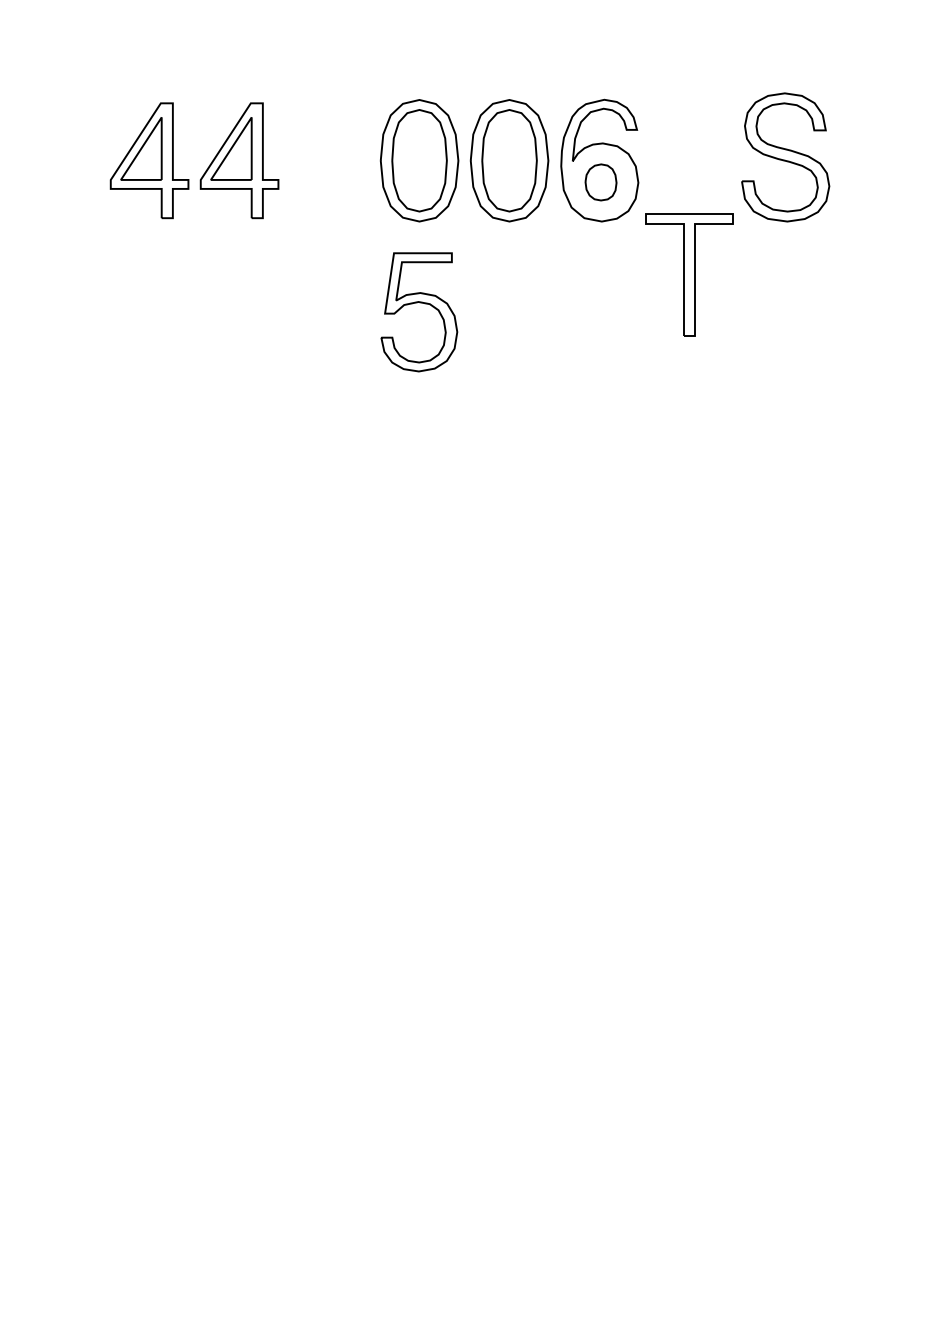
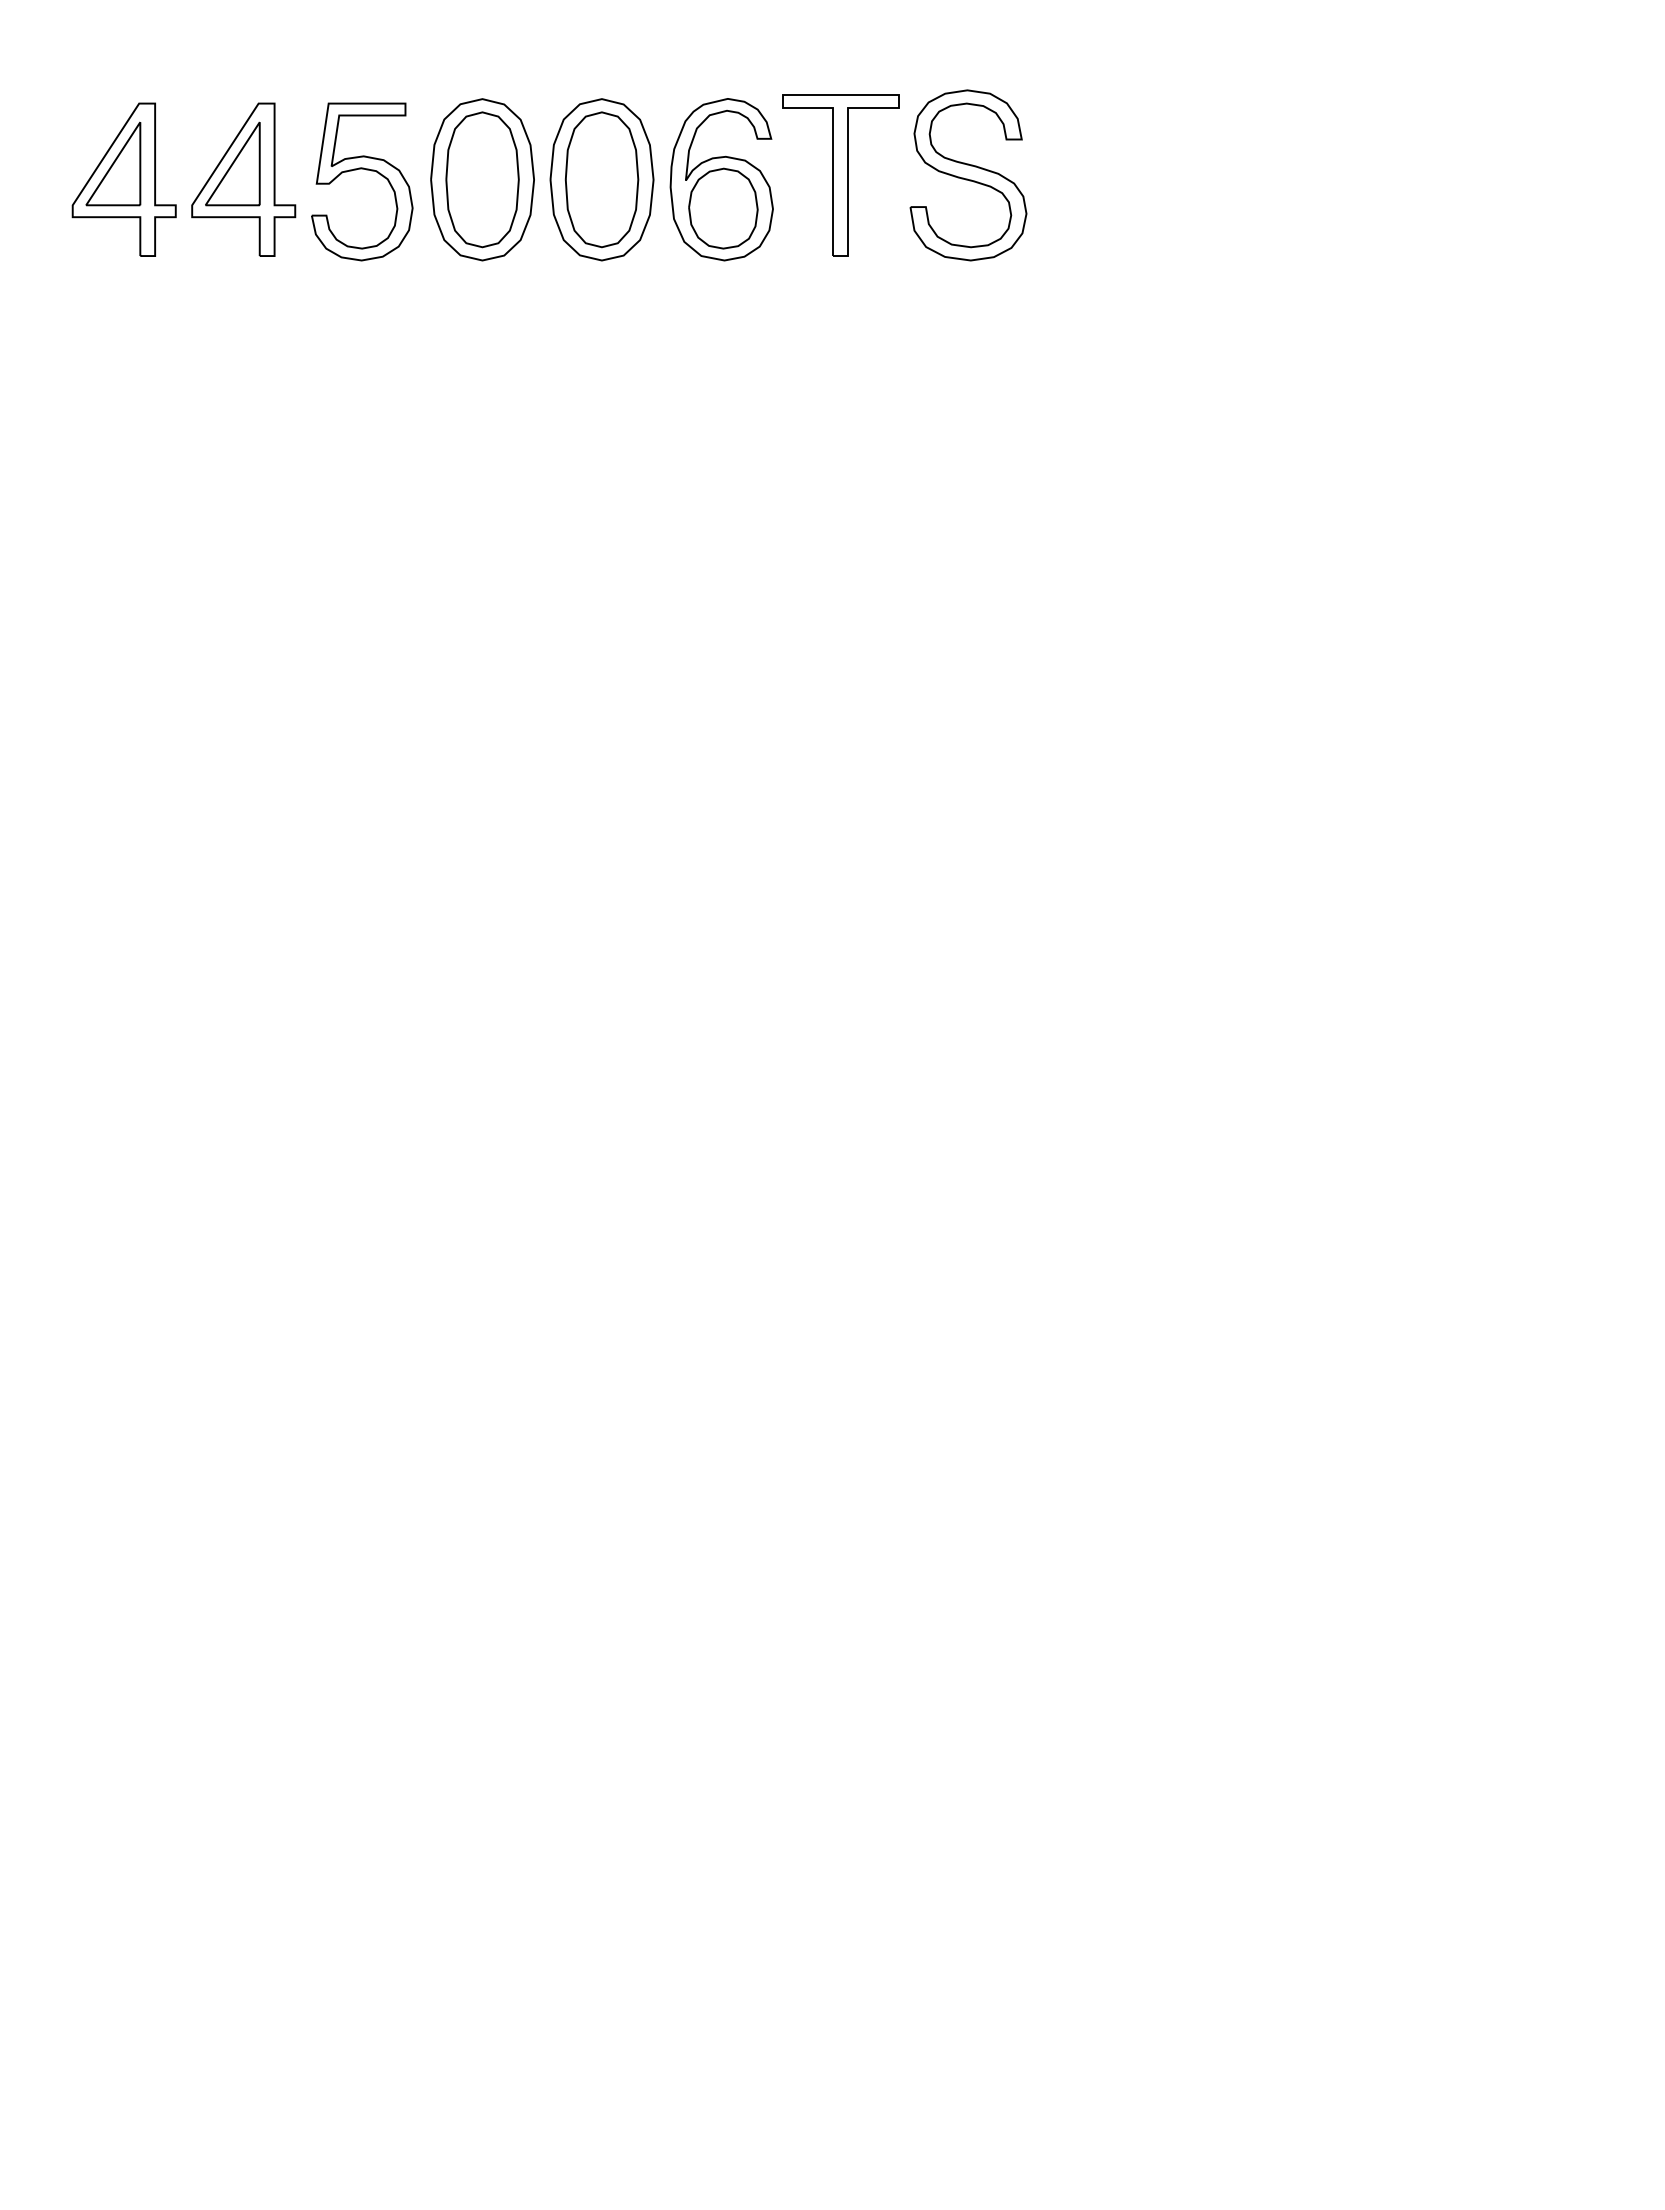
part: (601, 182) -> (723, 208), size x1.67
part: (689, 275) -> (840, 175), moved
part: (422, 303) -> (366, 170), moved

